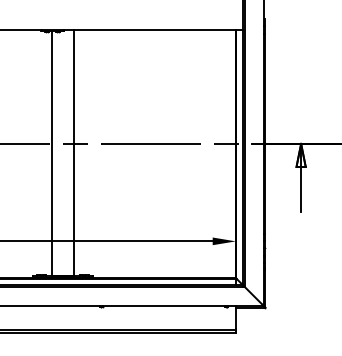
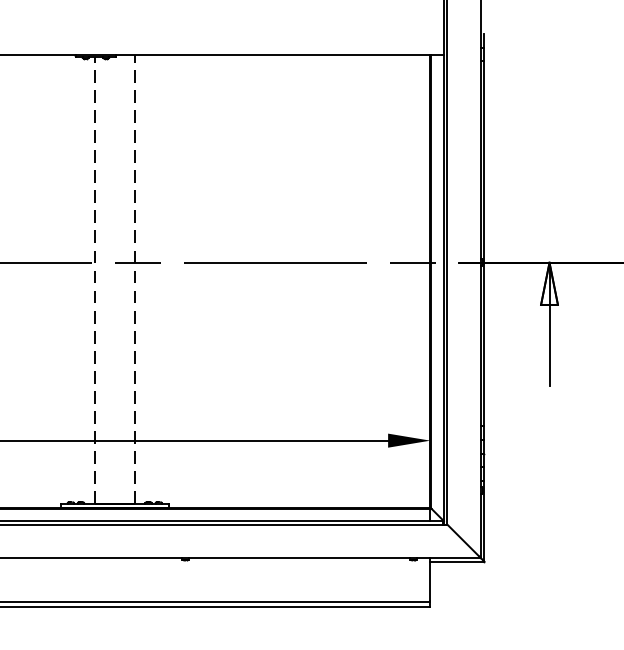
line: (74, 152) -> (135, 278), solid -> dashed
line: (51, 153) -> (93, 280), solid -> dashed

